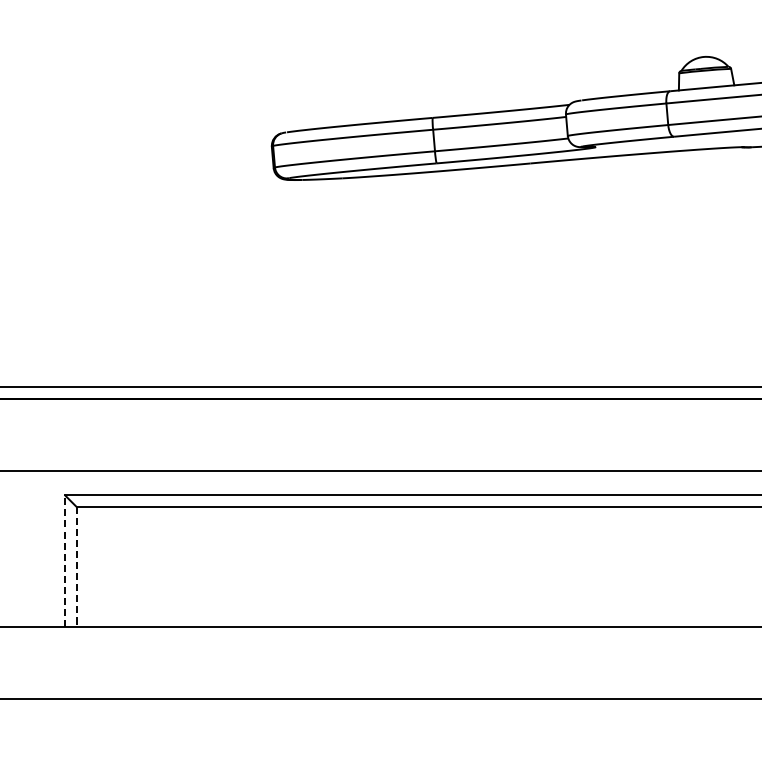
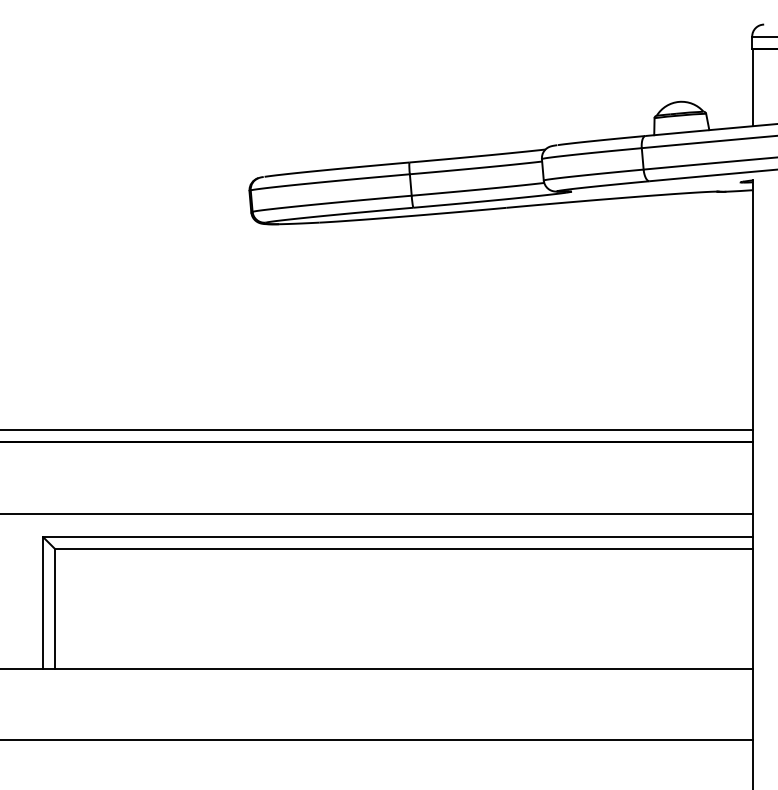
line: (64, 561) -> (43, 603), dashed -> solid
line: (76, 567) -> (55, 609), dashed -> solid

